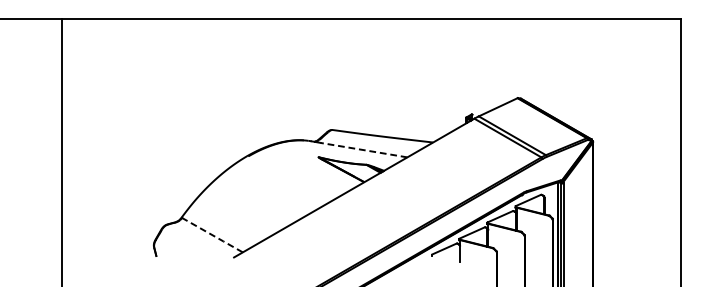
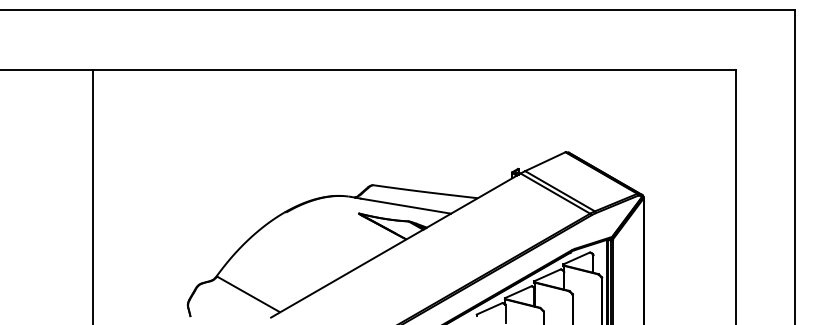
line: (364, 150) -> (406, 206), dashed -> solid
line: (212, 235) -> (248, 294), dashed -> solid

